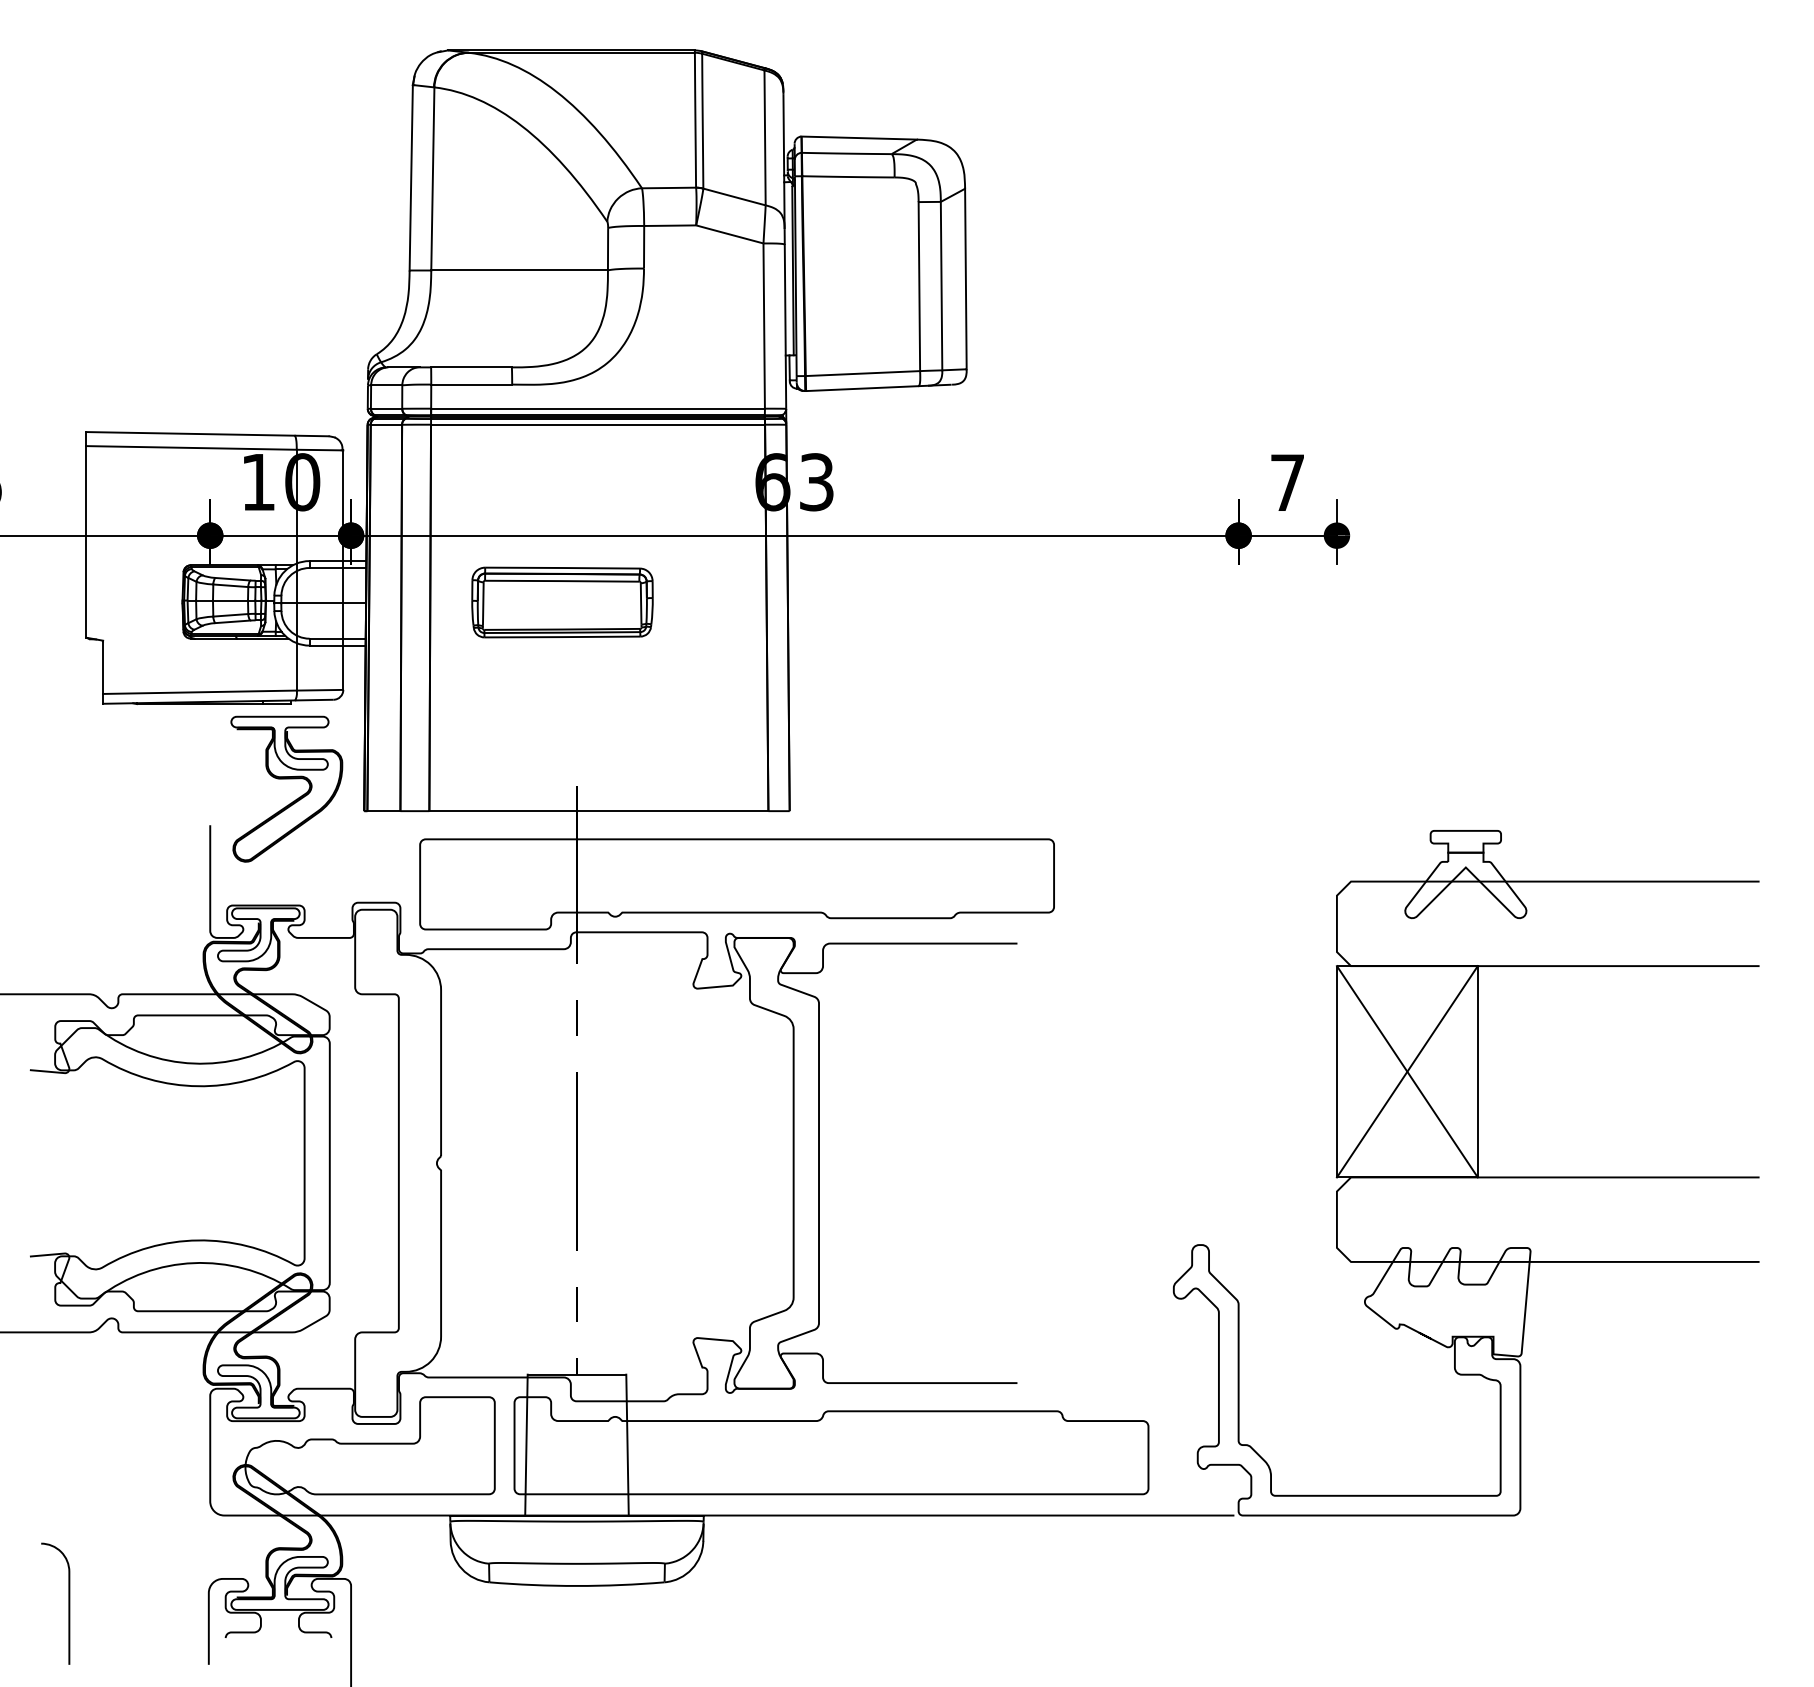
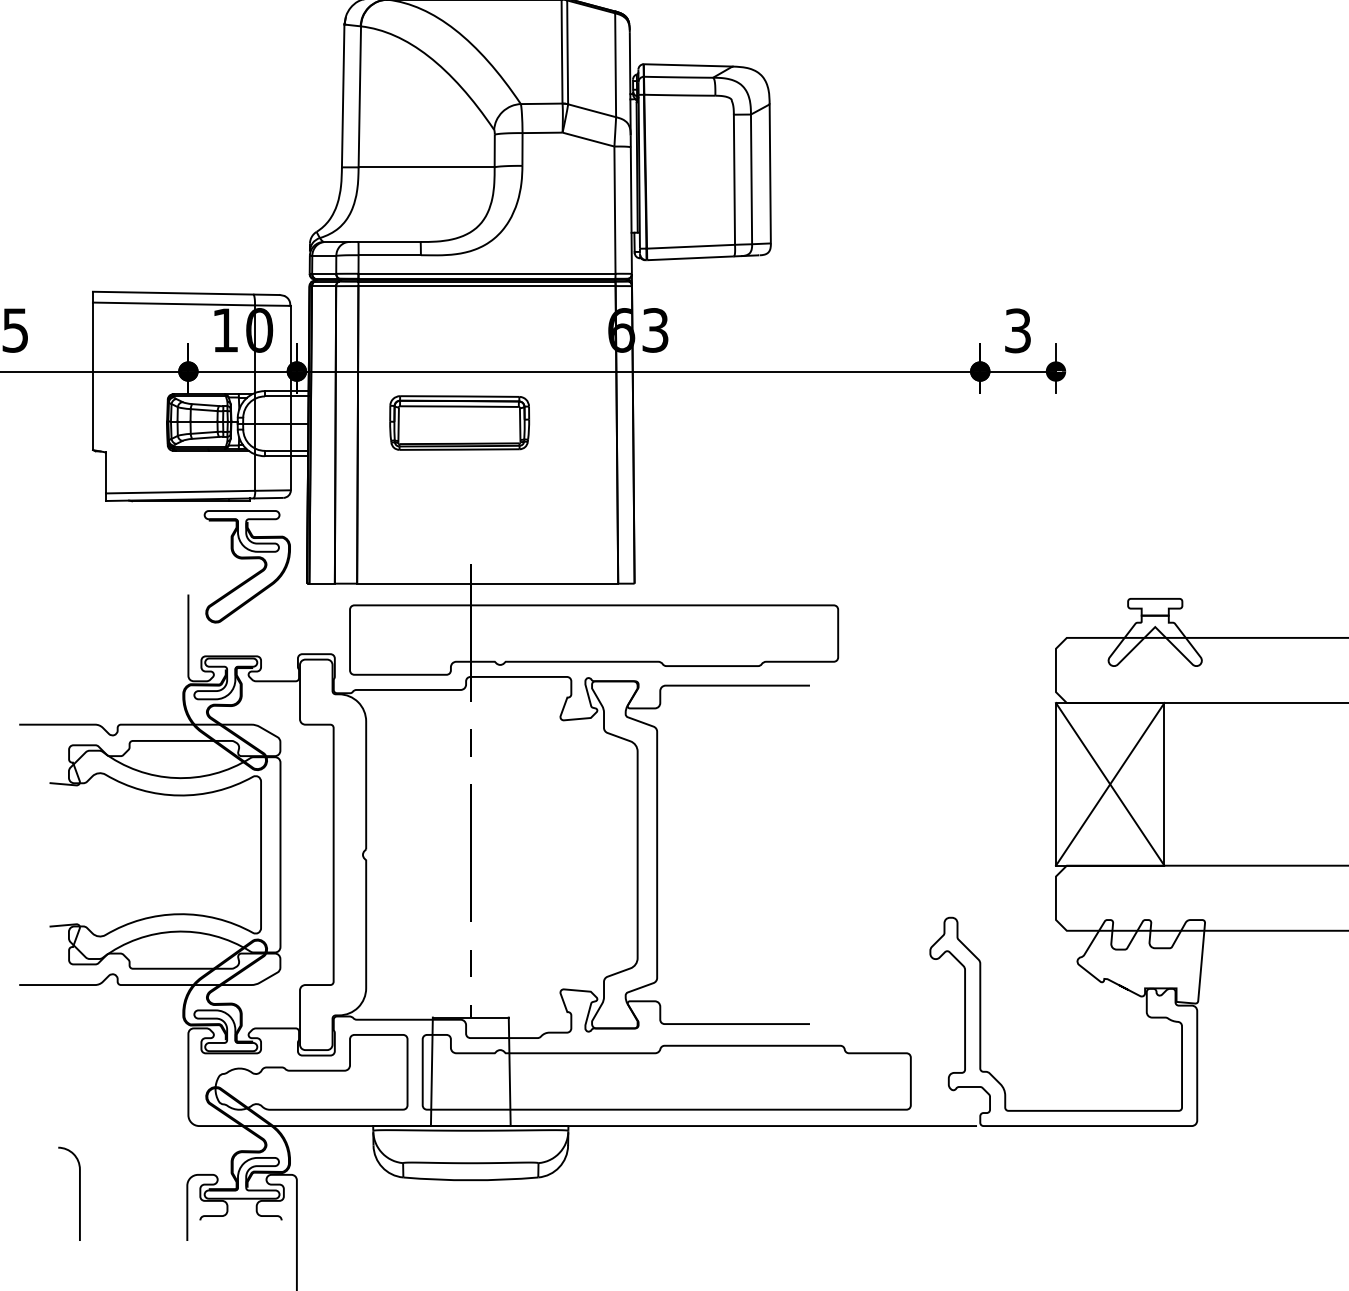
text: (1287, 482) -> (1017, 330), 7 -> 3

